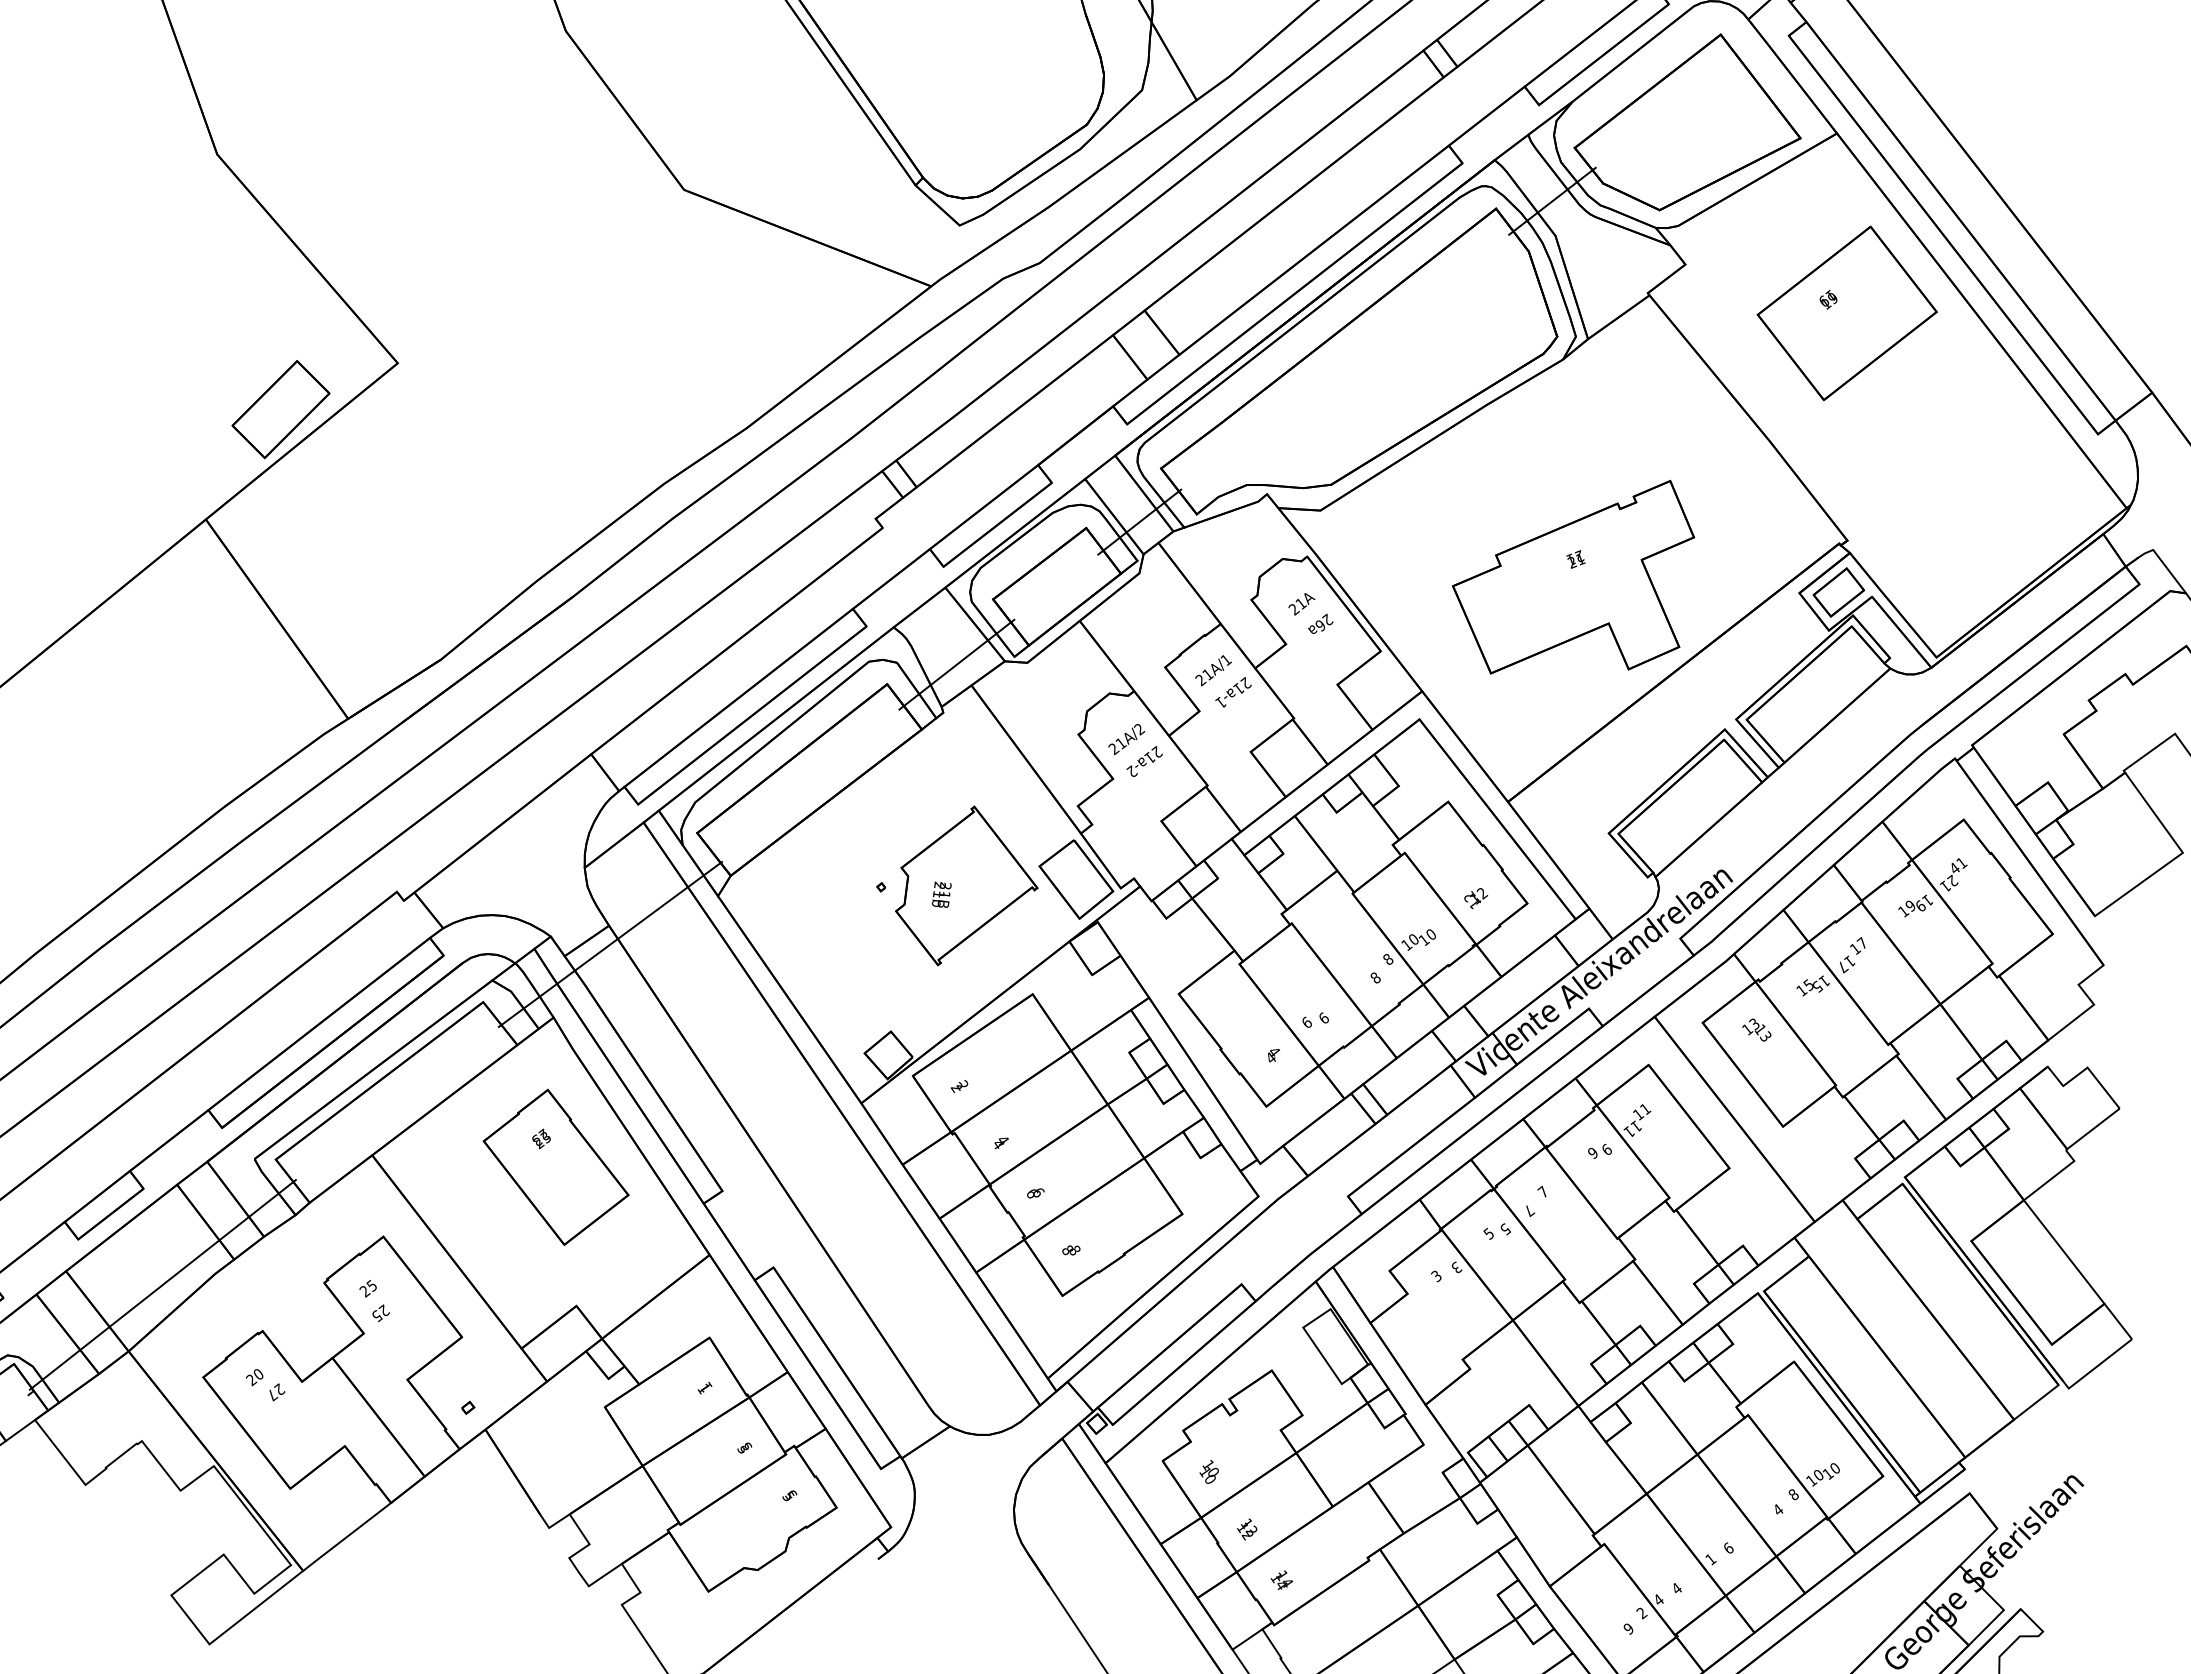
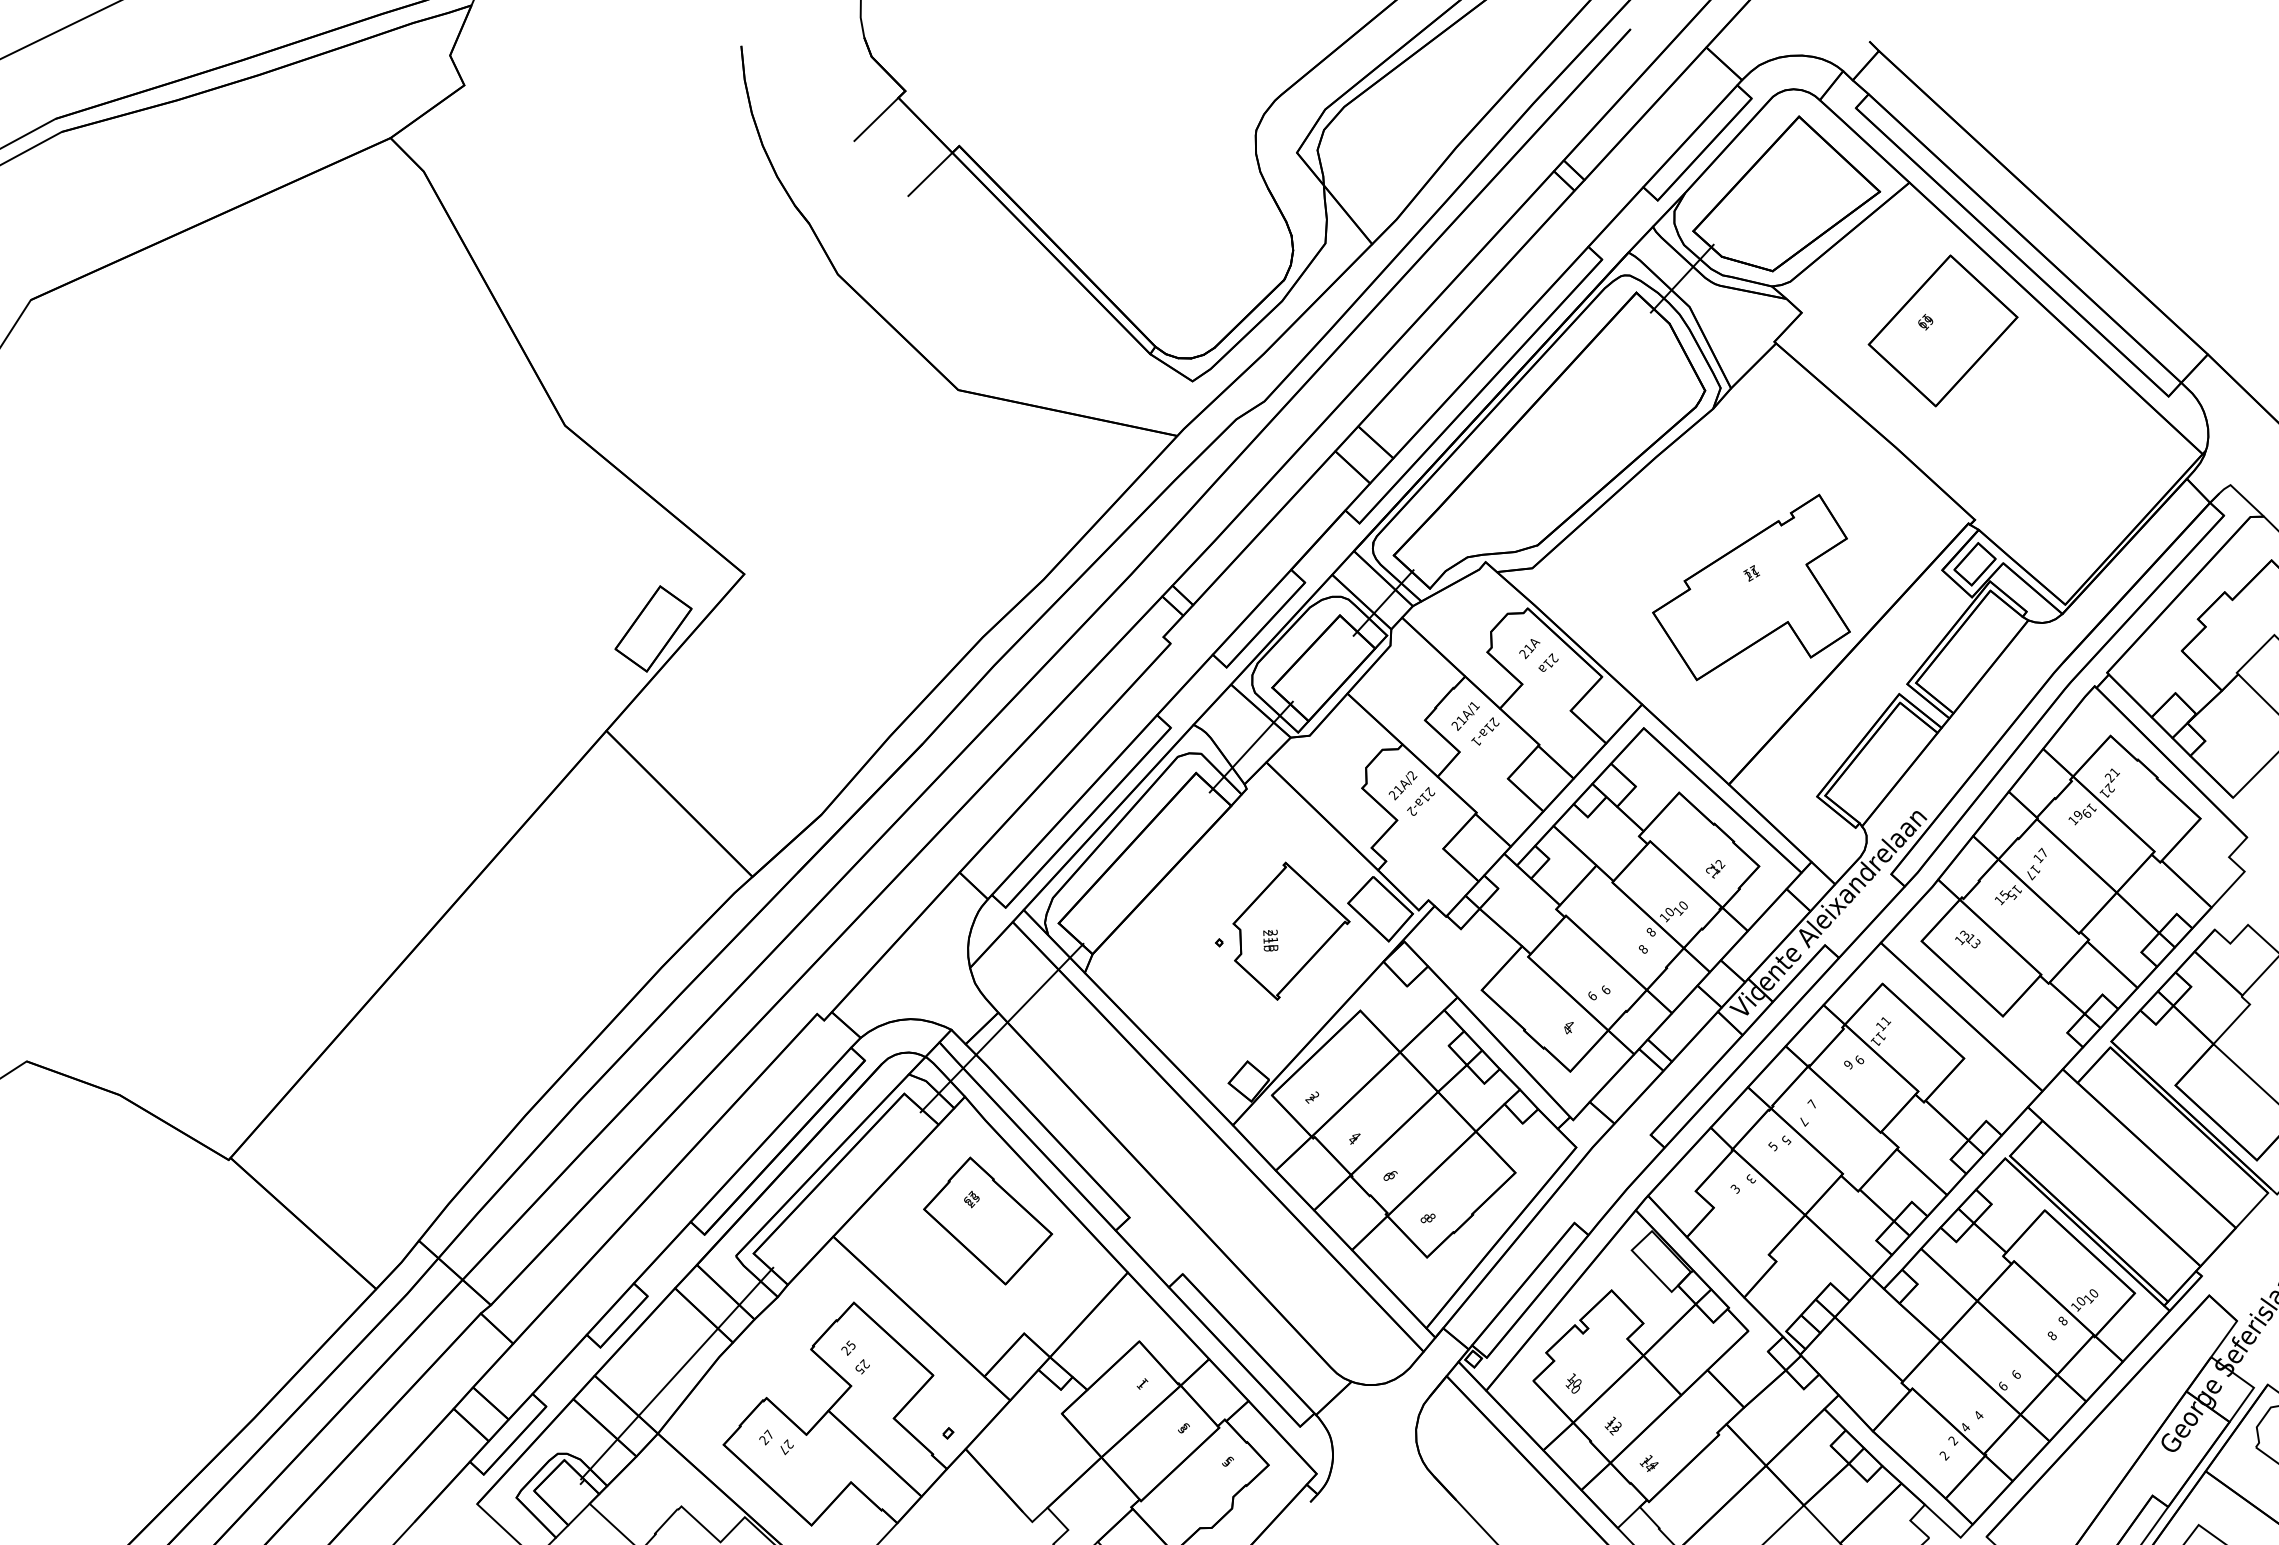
text: (1320, 625) -> (1548, 663), 26a -> 21a
text: (1954, 868) -> (2109, 777), 41 -> 21
text: (257, 1372) -> (768, 1433), 20 -> 27
text: (1777, 1509) -> (2051, 1335), 4 -> 8
text: (1711, 1558) -> (2003, 1385), 1 -> 6
text: (1628, 1629) -> (1944, 1456), 9 -> 2

